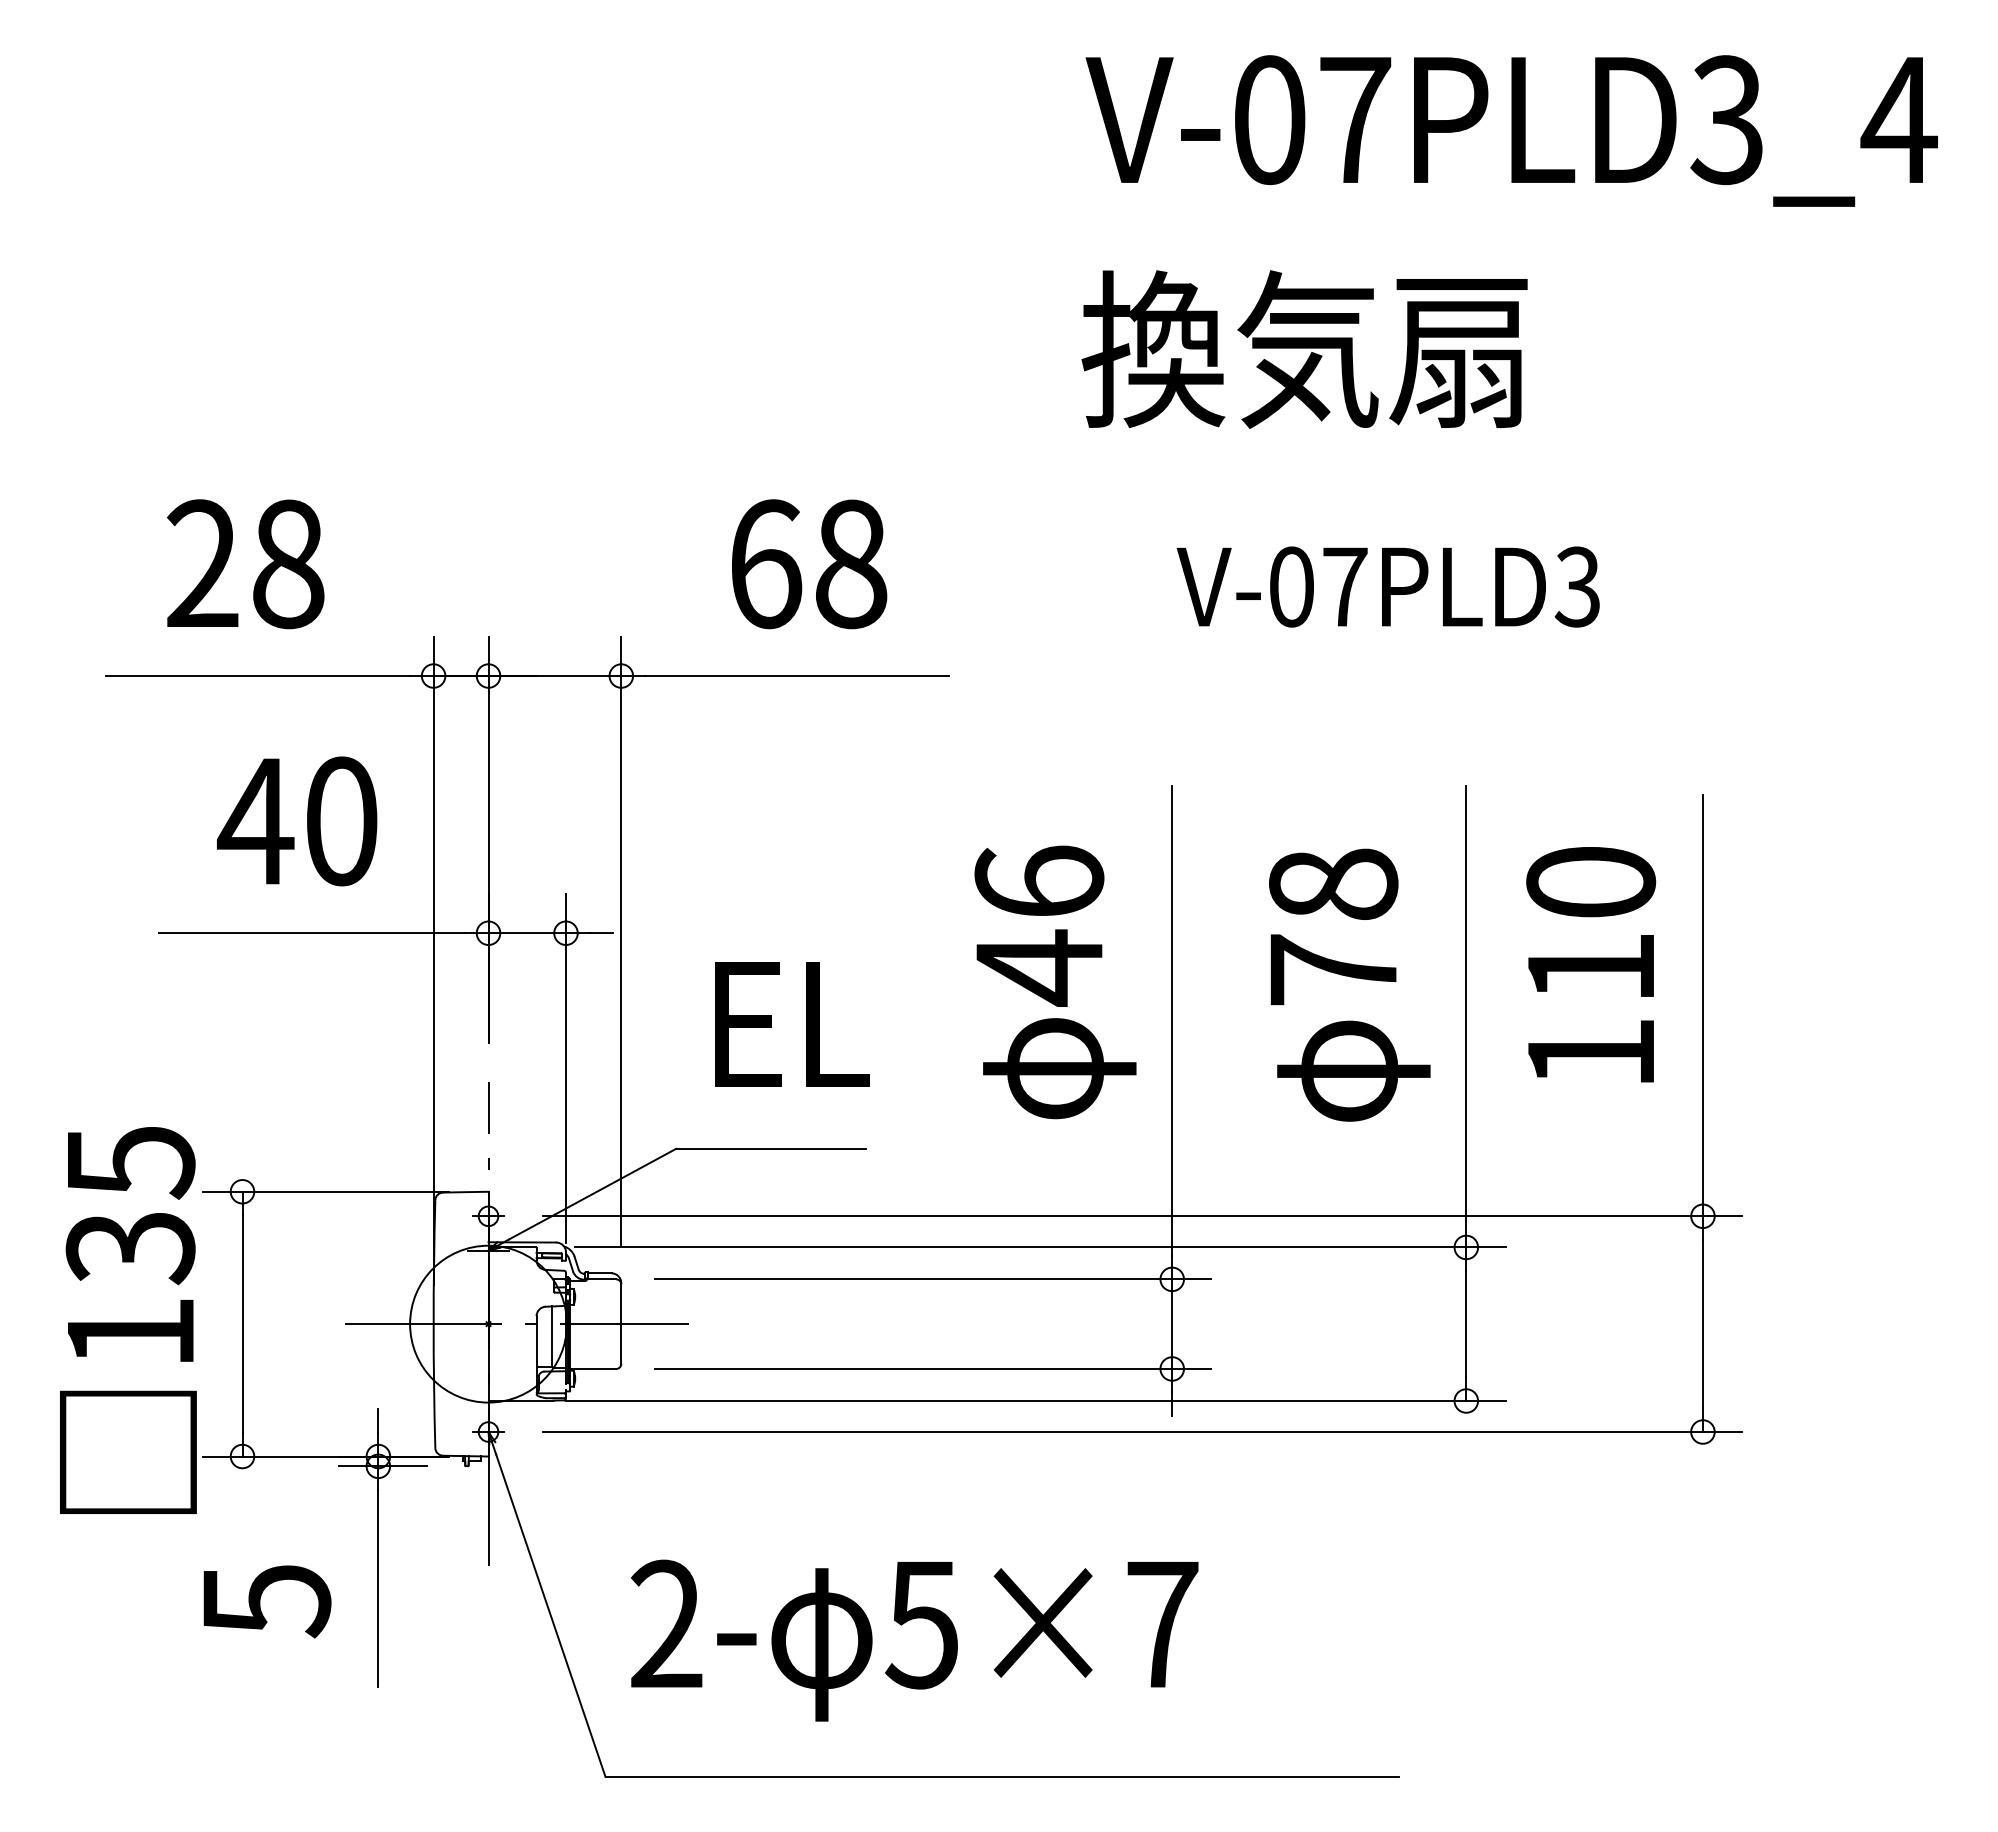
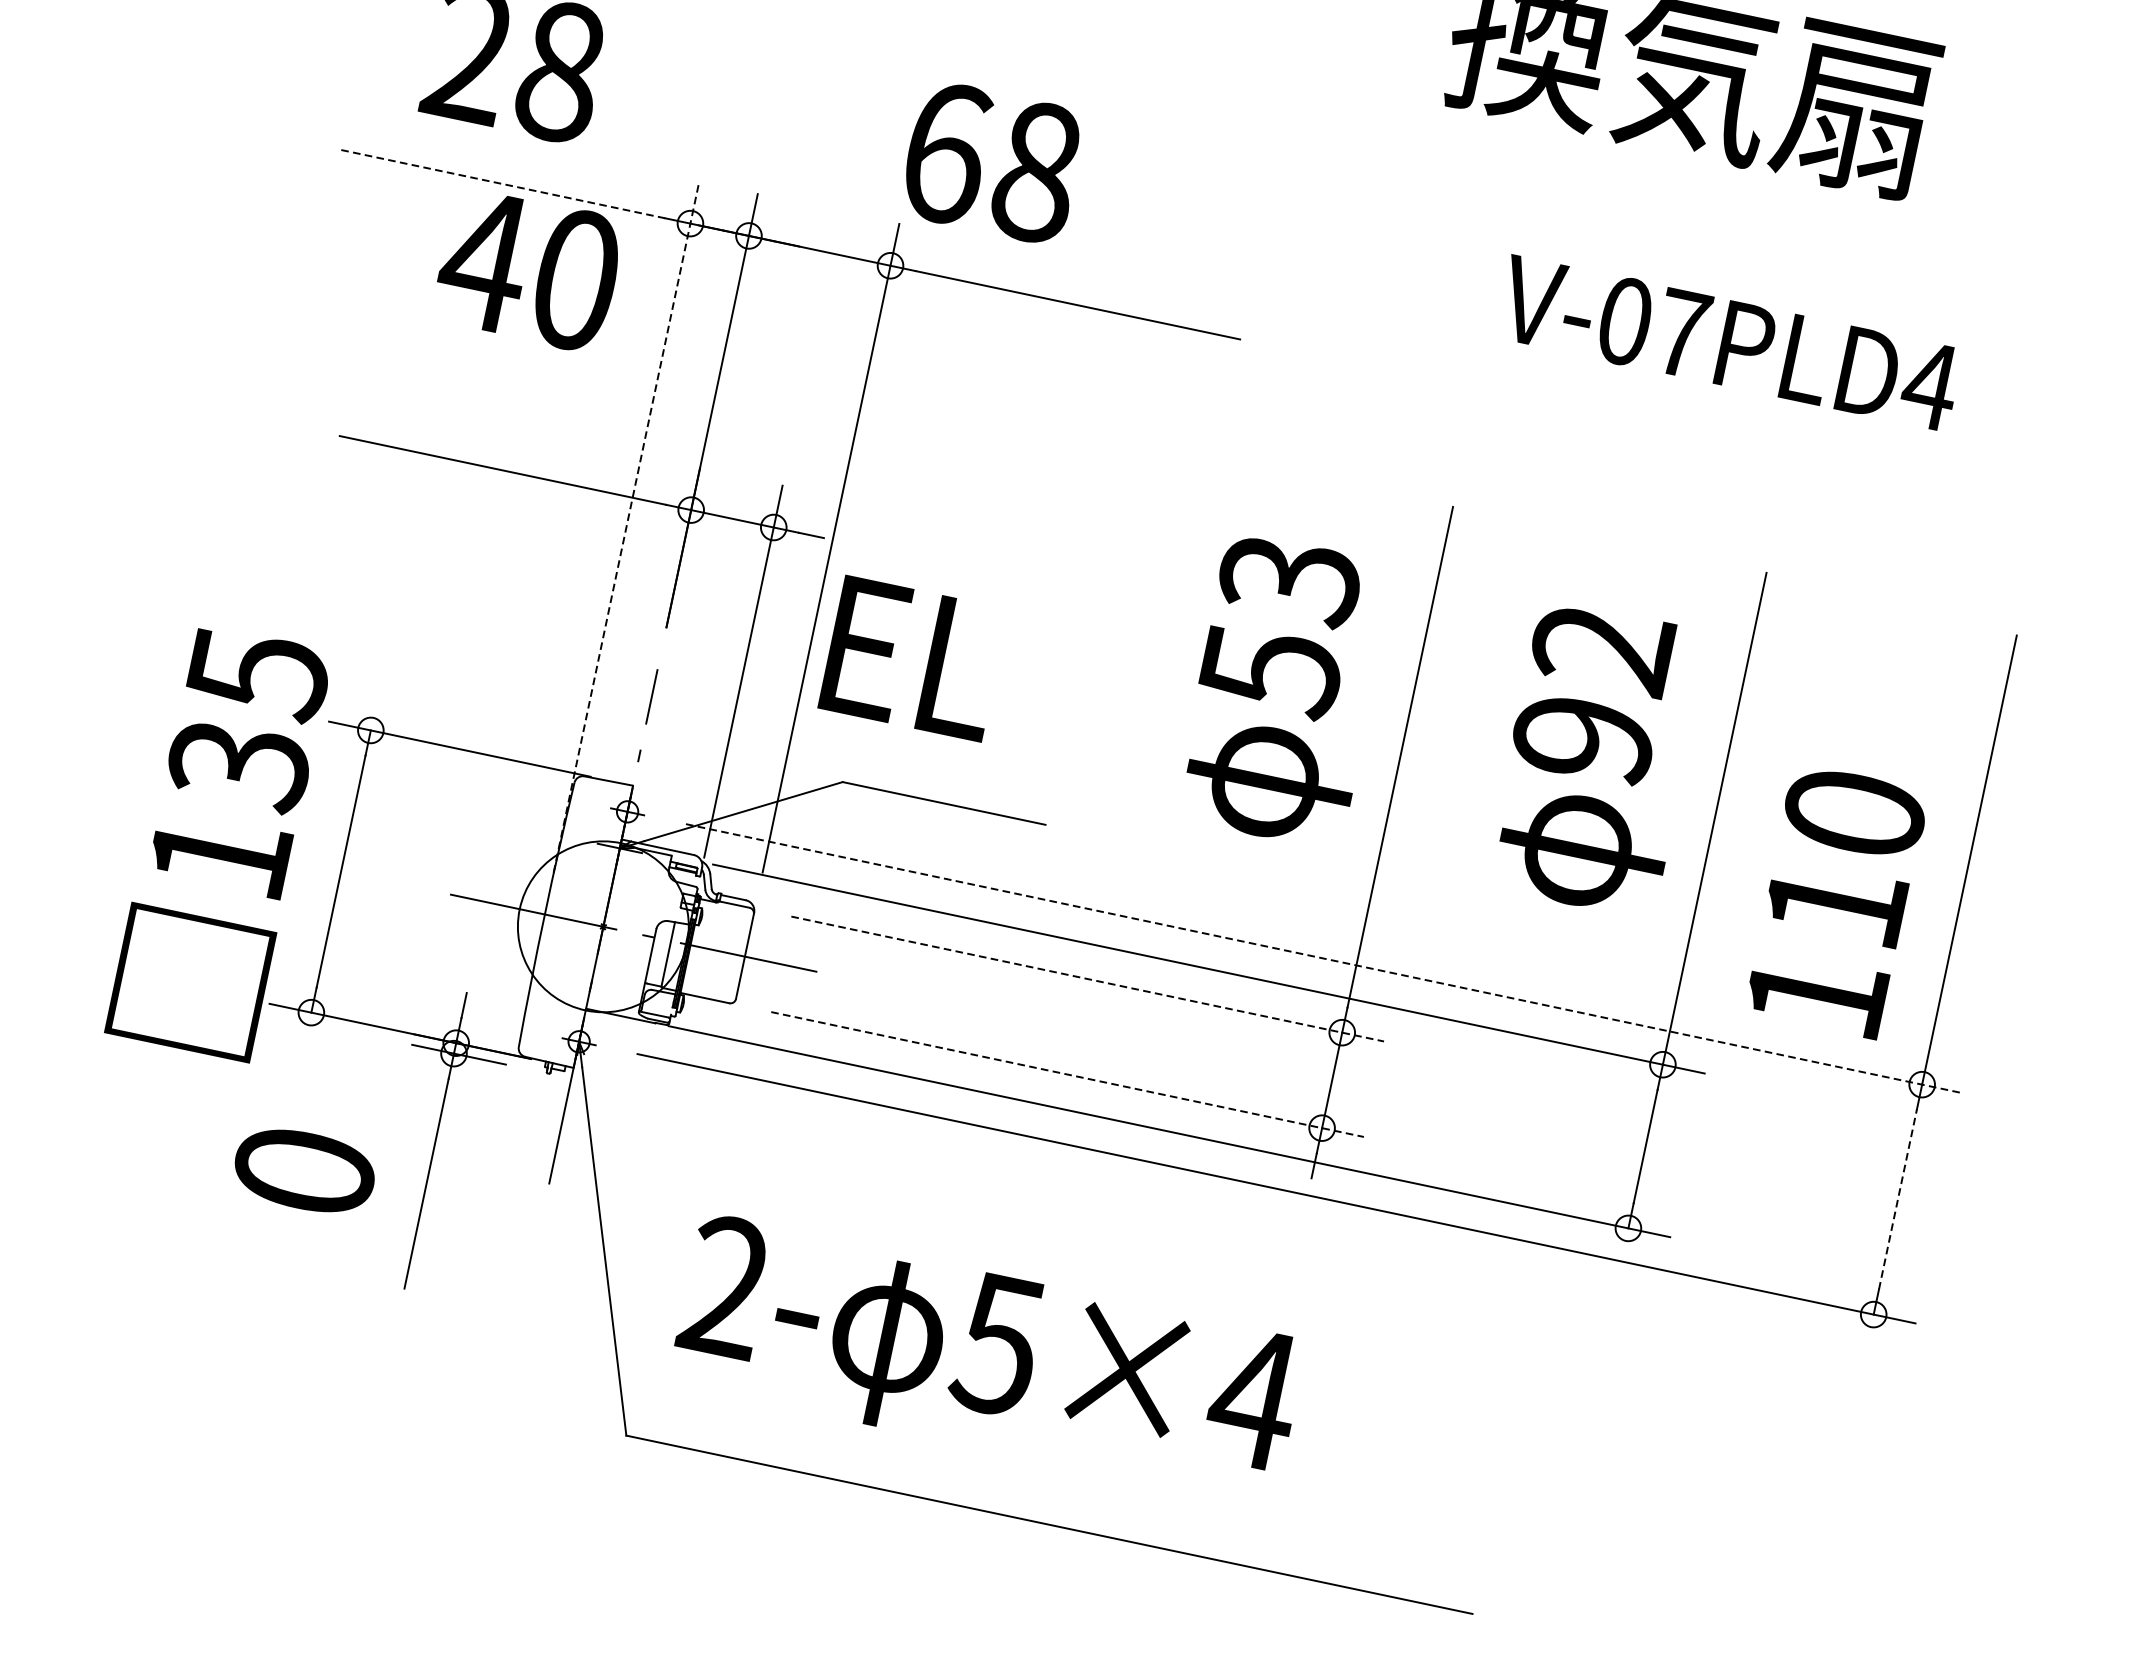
text: (809, 564) -> (992, 163), moved
text: (1577, 586) -> (1929, 385), V-07PLD3 -> V-07PLD4
line: (257, 676) -> (502, 184), solid -> dashed
text: (297, 821) -> (529, 270), moved
text: (1039, 925) -> (1280, 625), 46 -> 53
text: (1333, 926) -> (1593, 692), 78 -> 92
line: (433, 960) -> (626, 526), solid -> dashed
text: (1591, 964) -> (1836, 901), moved
text: (792, 1024) -> (913, 658), moved
line: (1143, 1216) -> (1325, 959), solid -> dashed
line: (933, 1279) -> (1087, 979), solid -> dashed
line: (1702, 1323) -> (1897, 1198), solid -> dashed
line: (933, 1368) -> (1067, 1074), solid -> dashed
text: (266, 1601) -> (304, 1172), 5 -> 0
text: (1161, 1624) -> (1253, 1398), 5×7 -> 5×4

